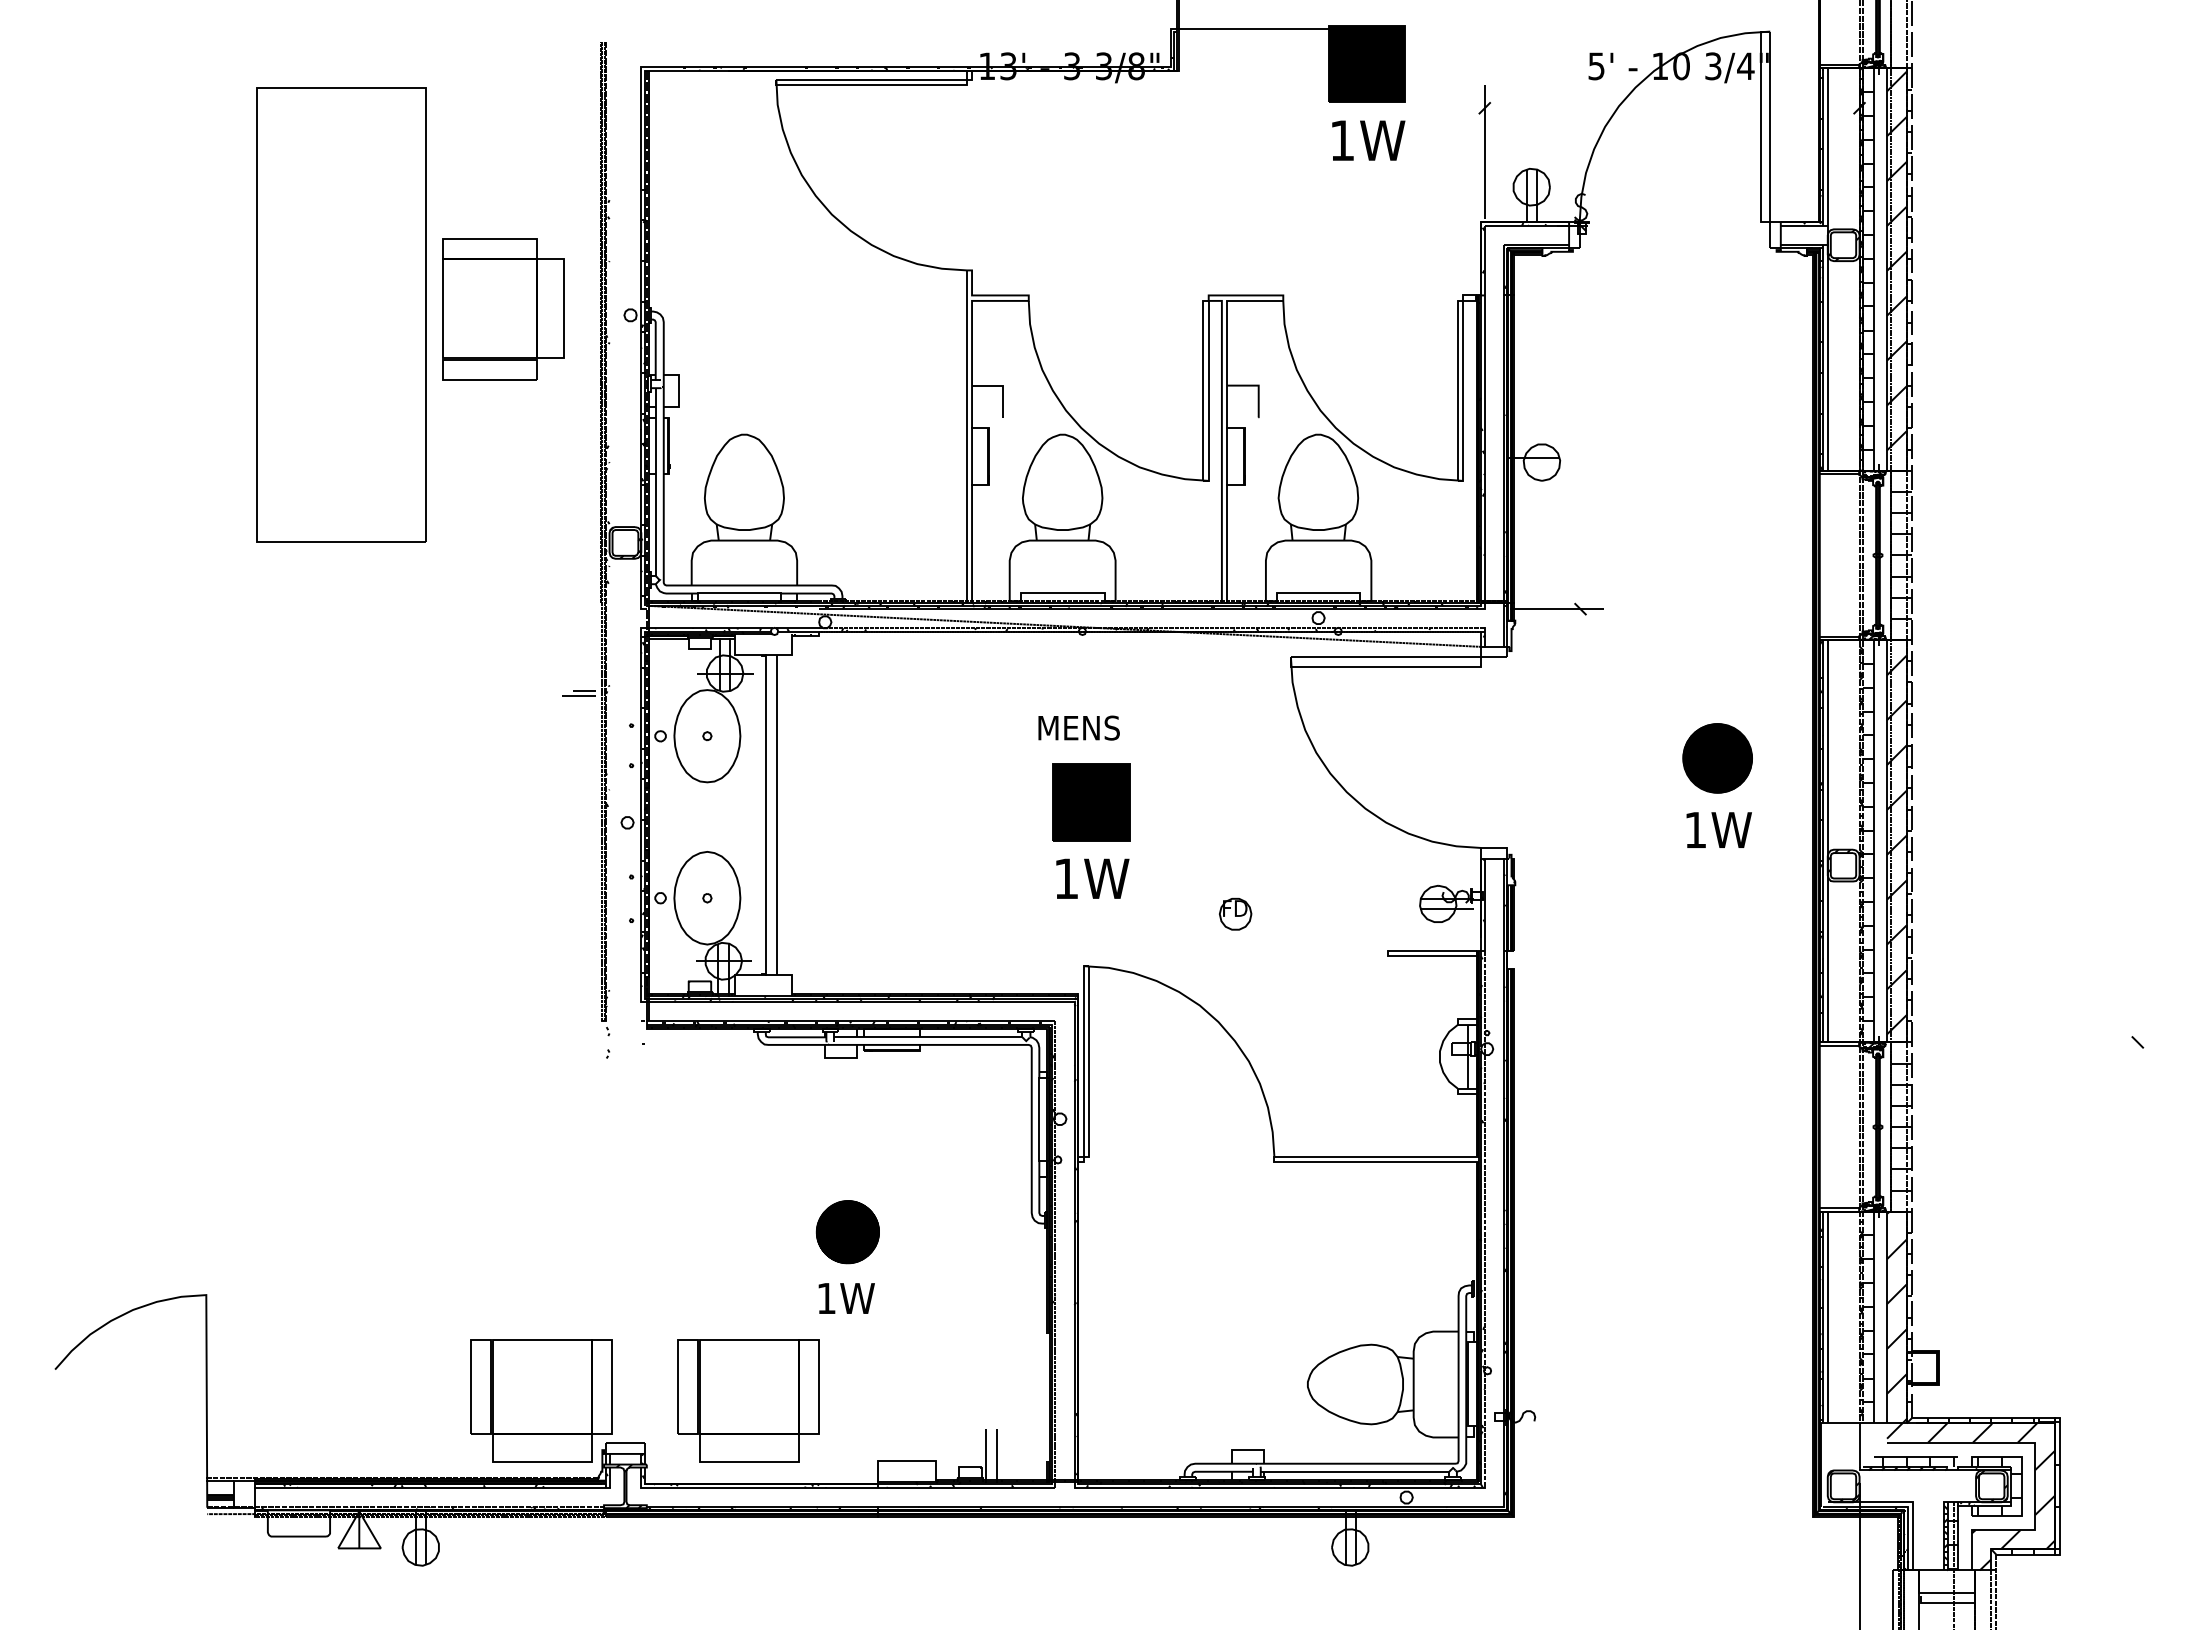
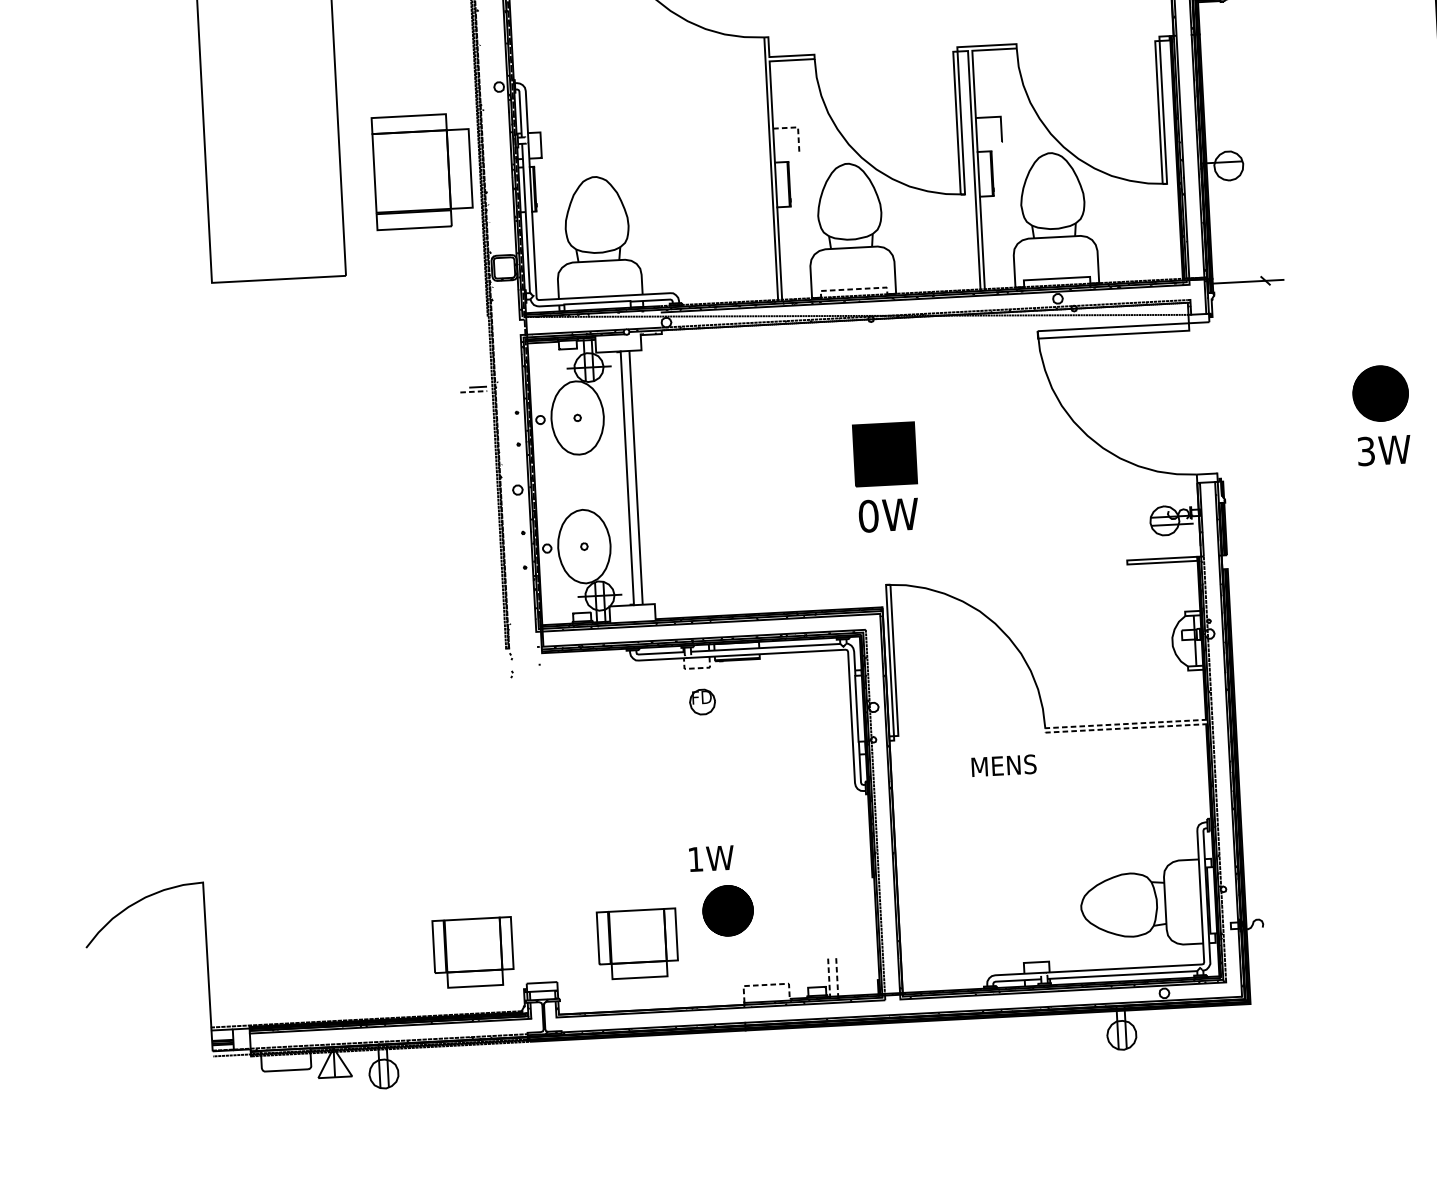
part: (503, 309) -> (422, 171), moved
line: (1003, 385) -> (798, 127), solid -> dashed
line: (1062, 592) -> (853, 289), solid -> dashed
line: (578, 696) -> (473, 391), solid -> dashed
text: (1078, 727) -> (1003, 765), moved
text: (1695, 829) -> (1366, 450), 1W -> 3W
text: (1066, 878) -> (868, 516), 1W -> 0W
part: (1235, 913) -> (702, 701), moved
line: (840, 1058) -> (696, 668), solid -> dashed
line: (1274, 1159) -> (1045, 730), solid -> dashed
part: (847, 1232) -> (727, 911), moved
part: (541, 1400) -> (473, 952), size x0.7
part: (748, 1400) -> (637, 943), size x0.7
line: (986, 1456) -> (829, 978), solid -> dashed
line: (996, 1456) -> (837, 977), solid -> dashed
line: (907, 1460) -> (766, 984), solid -> dashed

